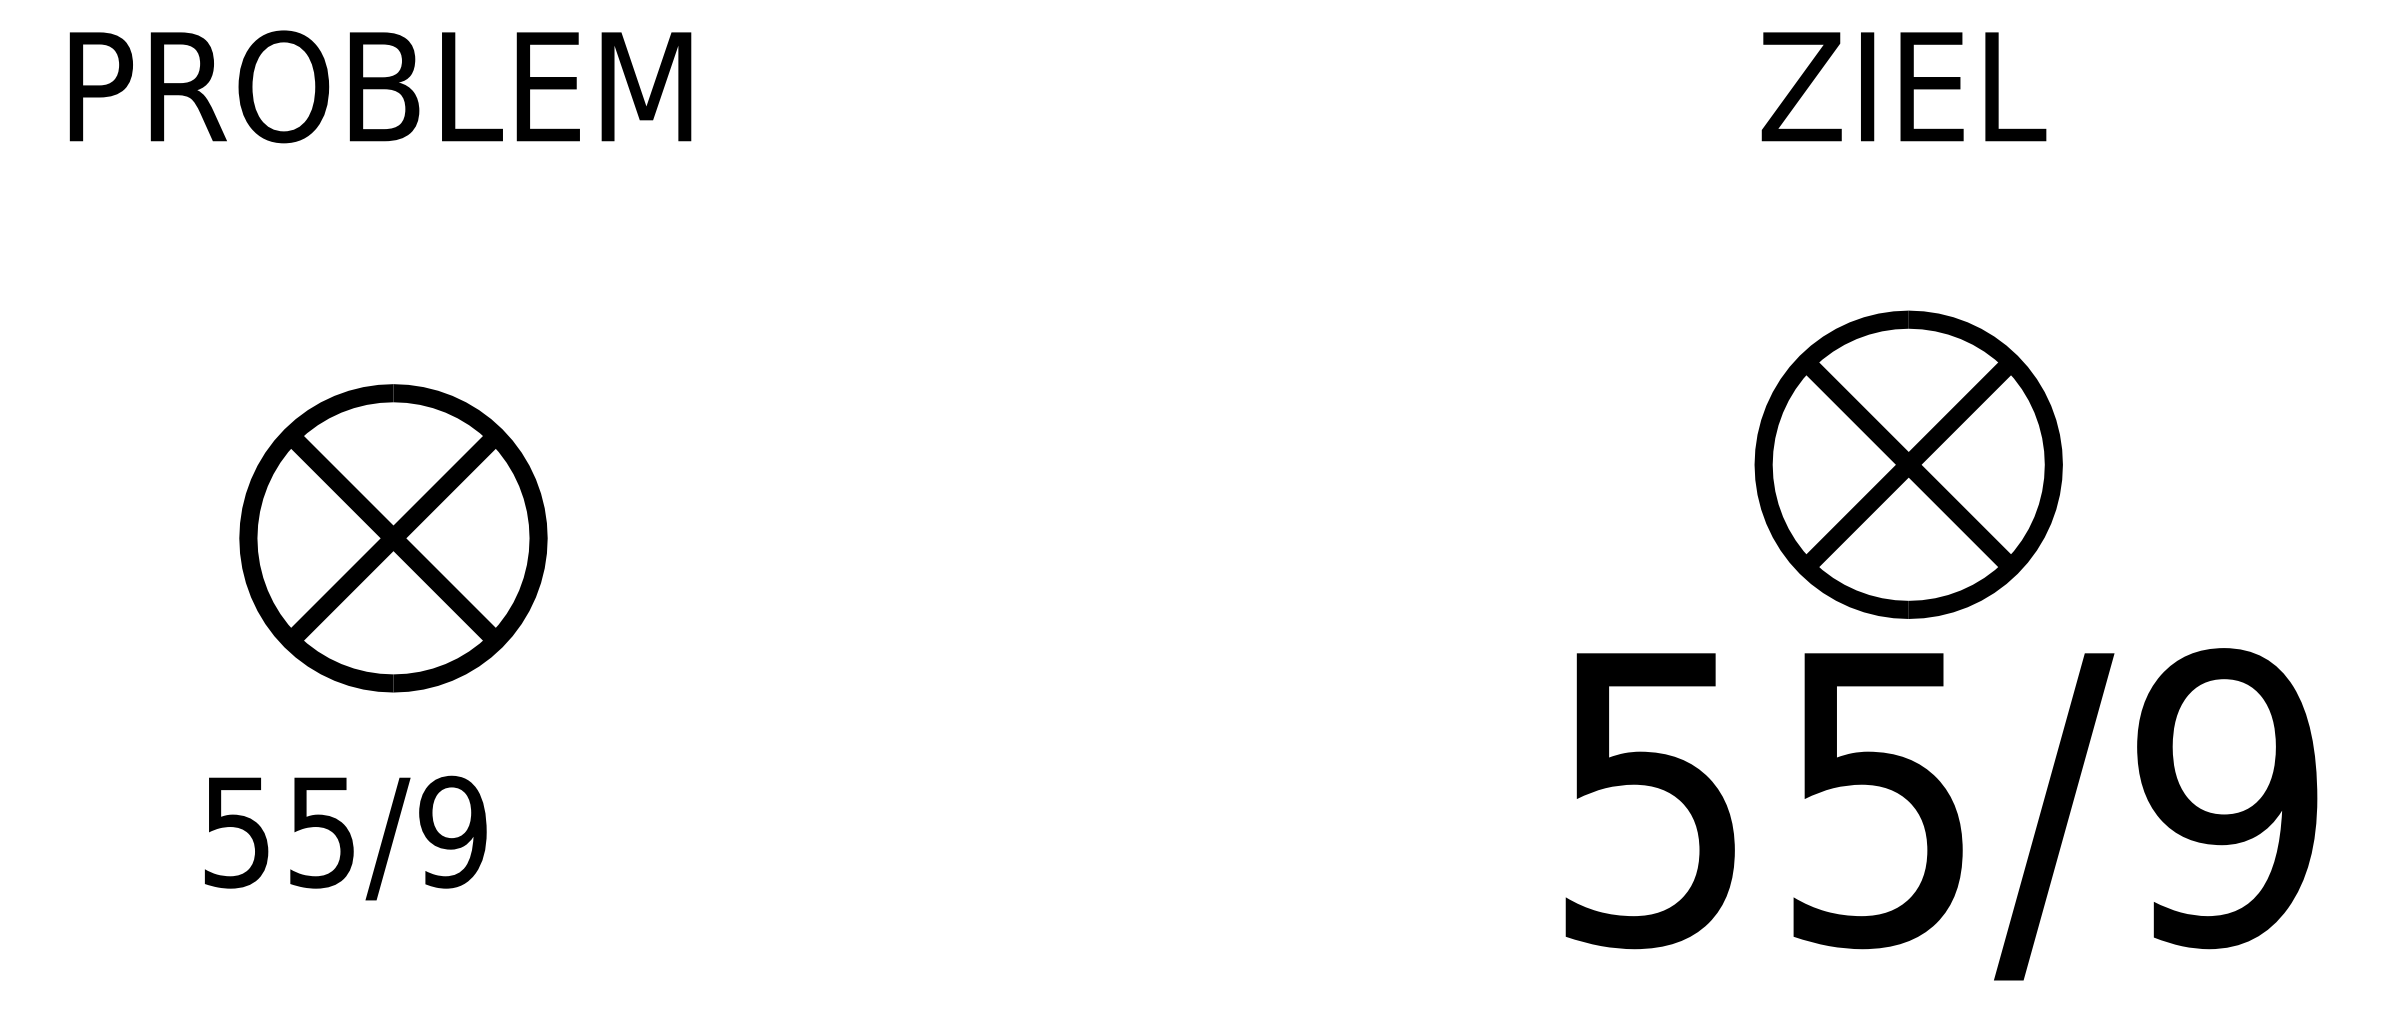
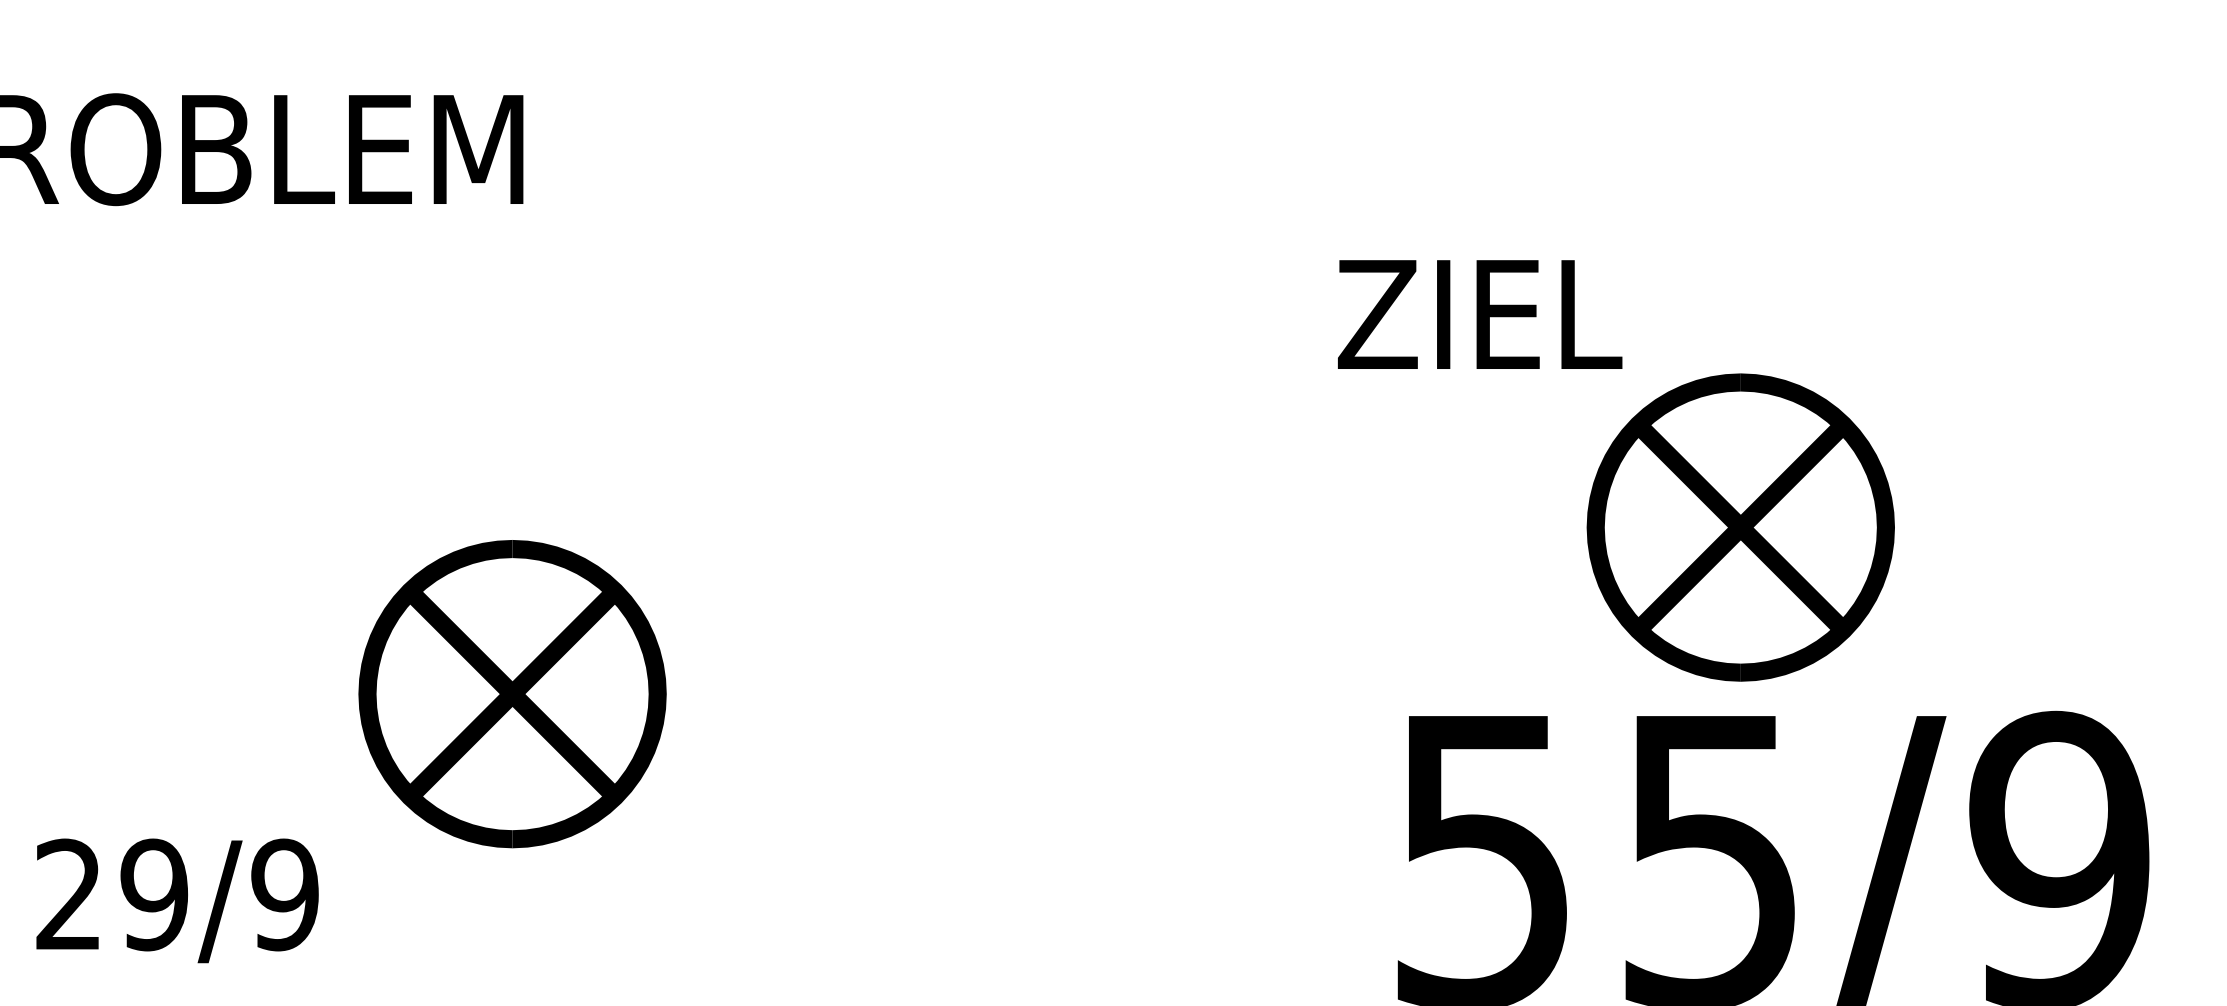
text: (1903, 86) -> (1479, 314), moved
text: (393, 538) -> (512, 694), moved
text: (279, 831) -> (111, 894), 55/9 -> 29/9

